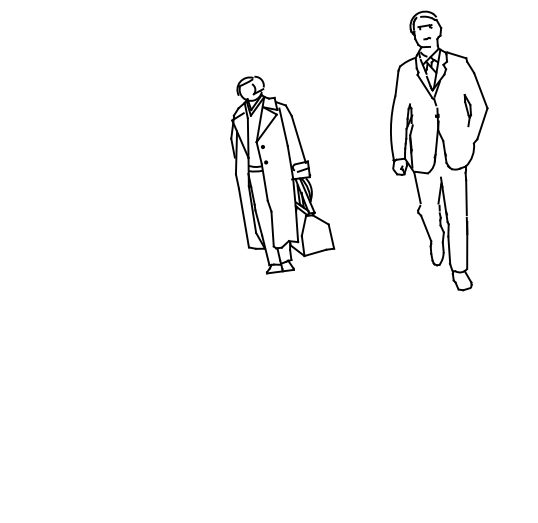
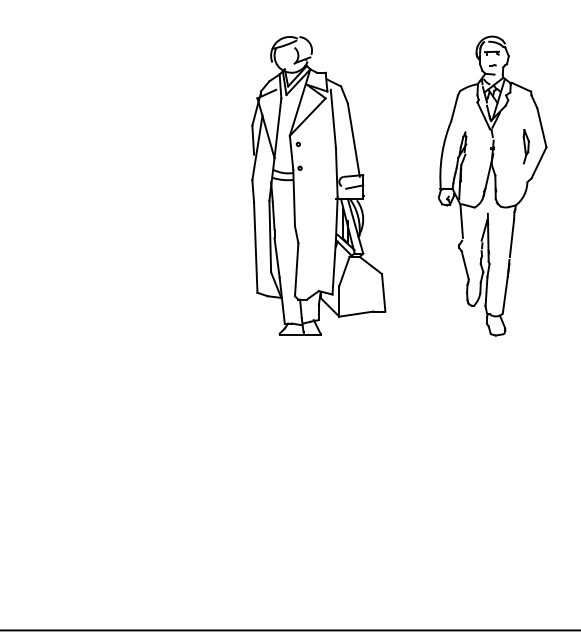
part: (279, 171) -> (318, 185), size x1.43

